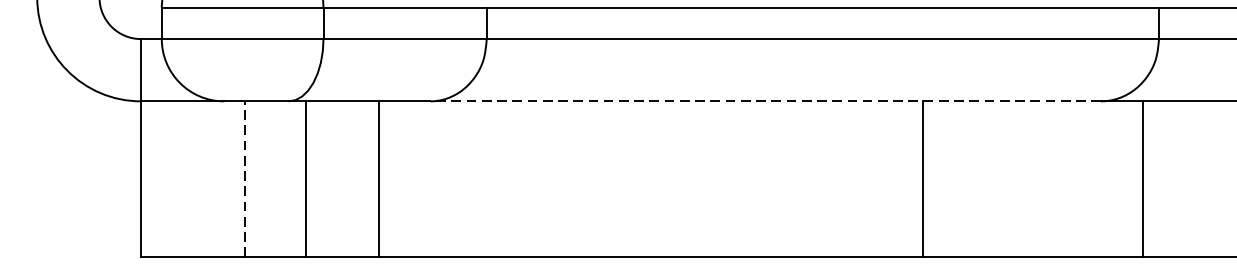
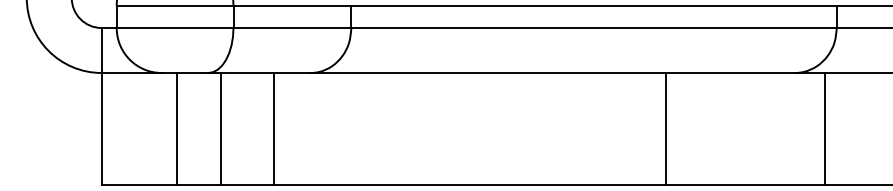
line: (765, 102) -> (552, 73), dashed -> solid
line: (244, 178) -> (176, 128), dashed -> solid

